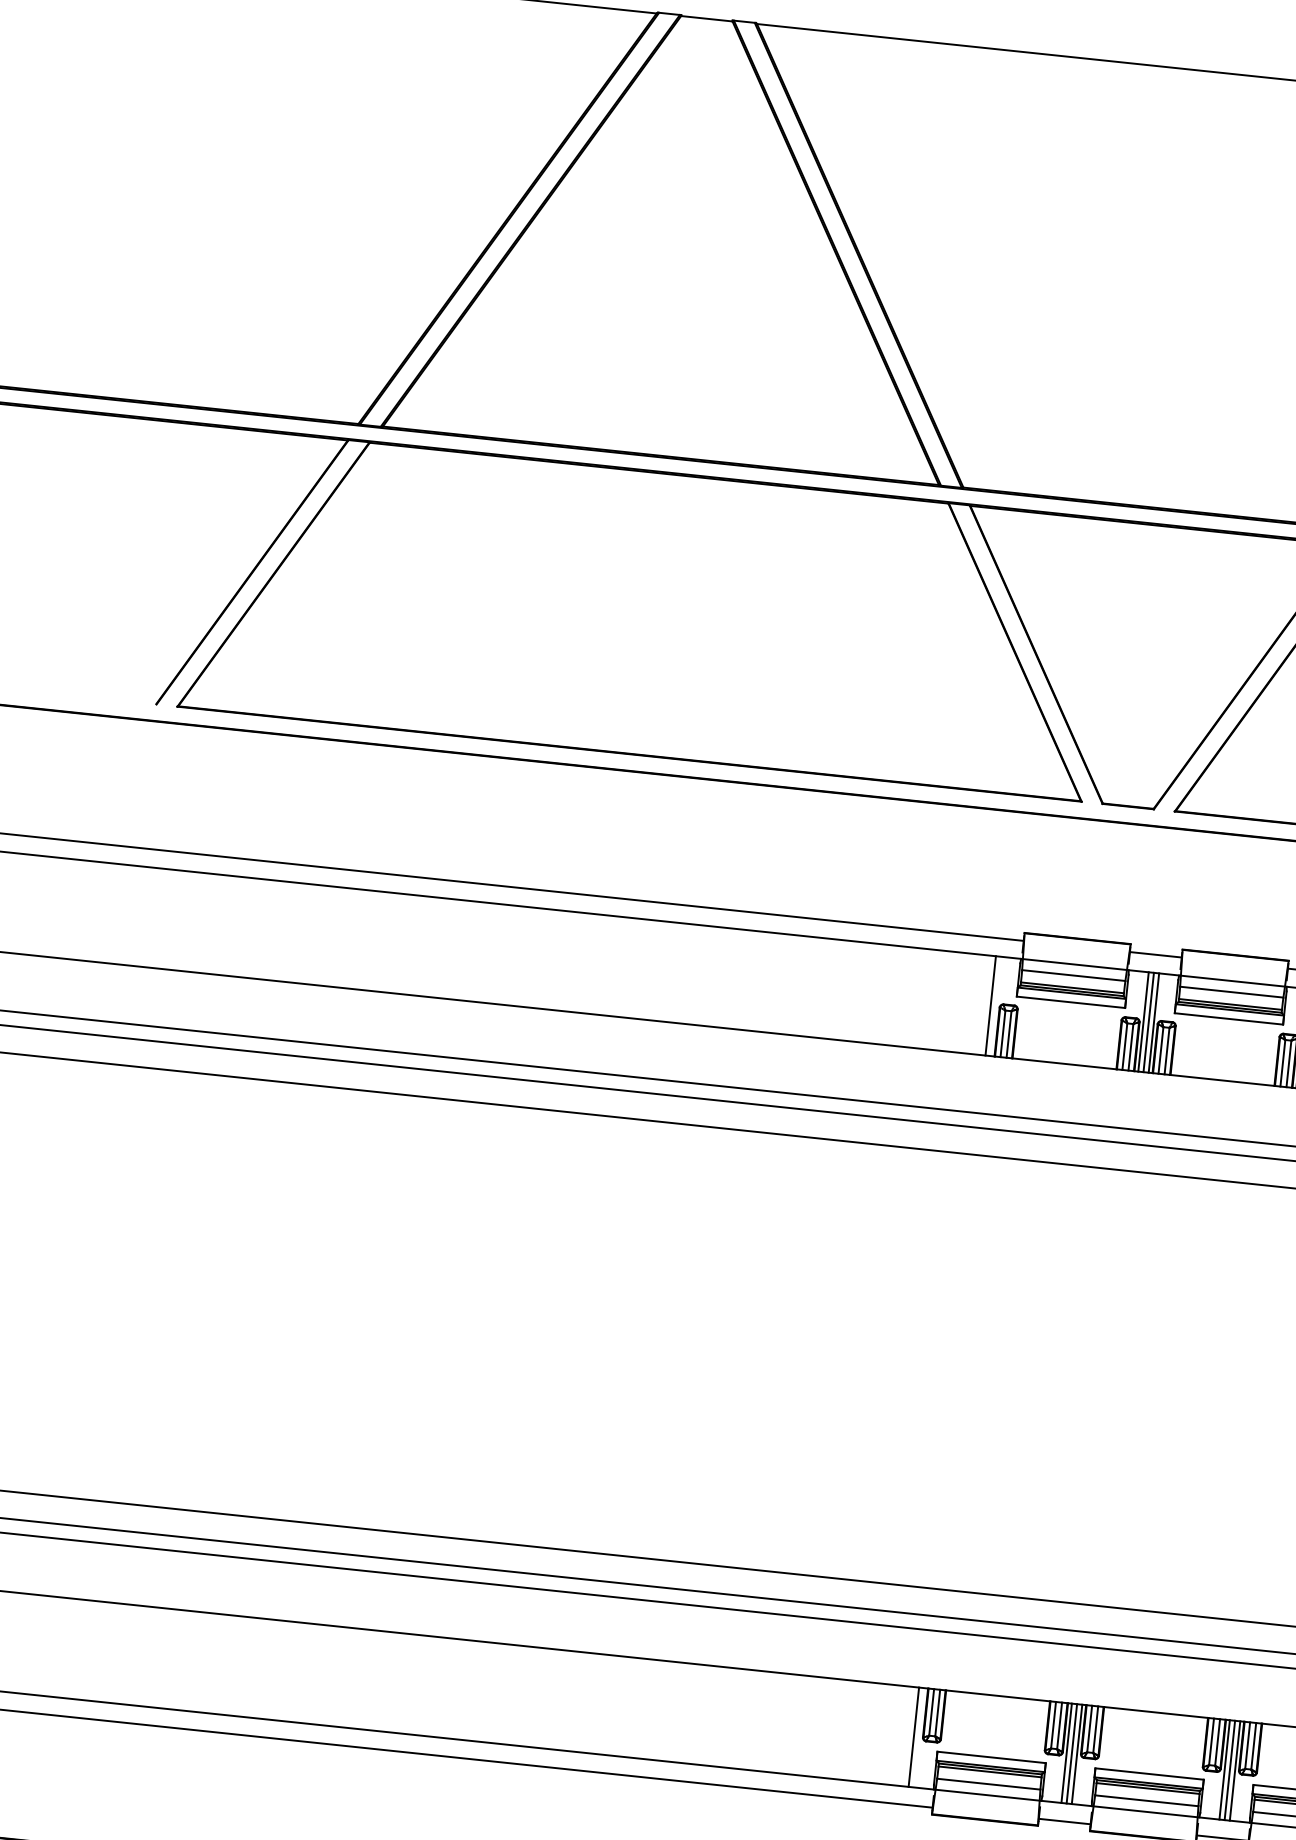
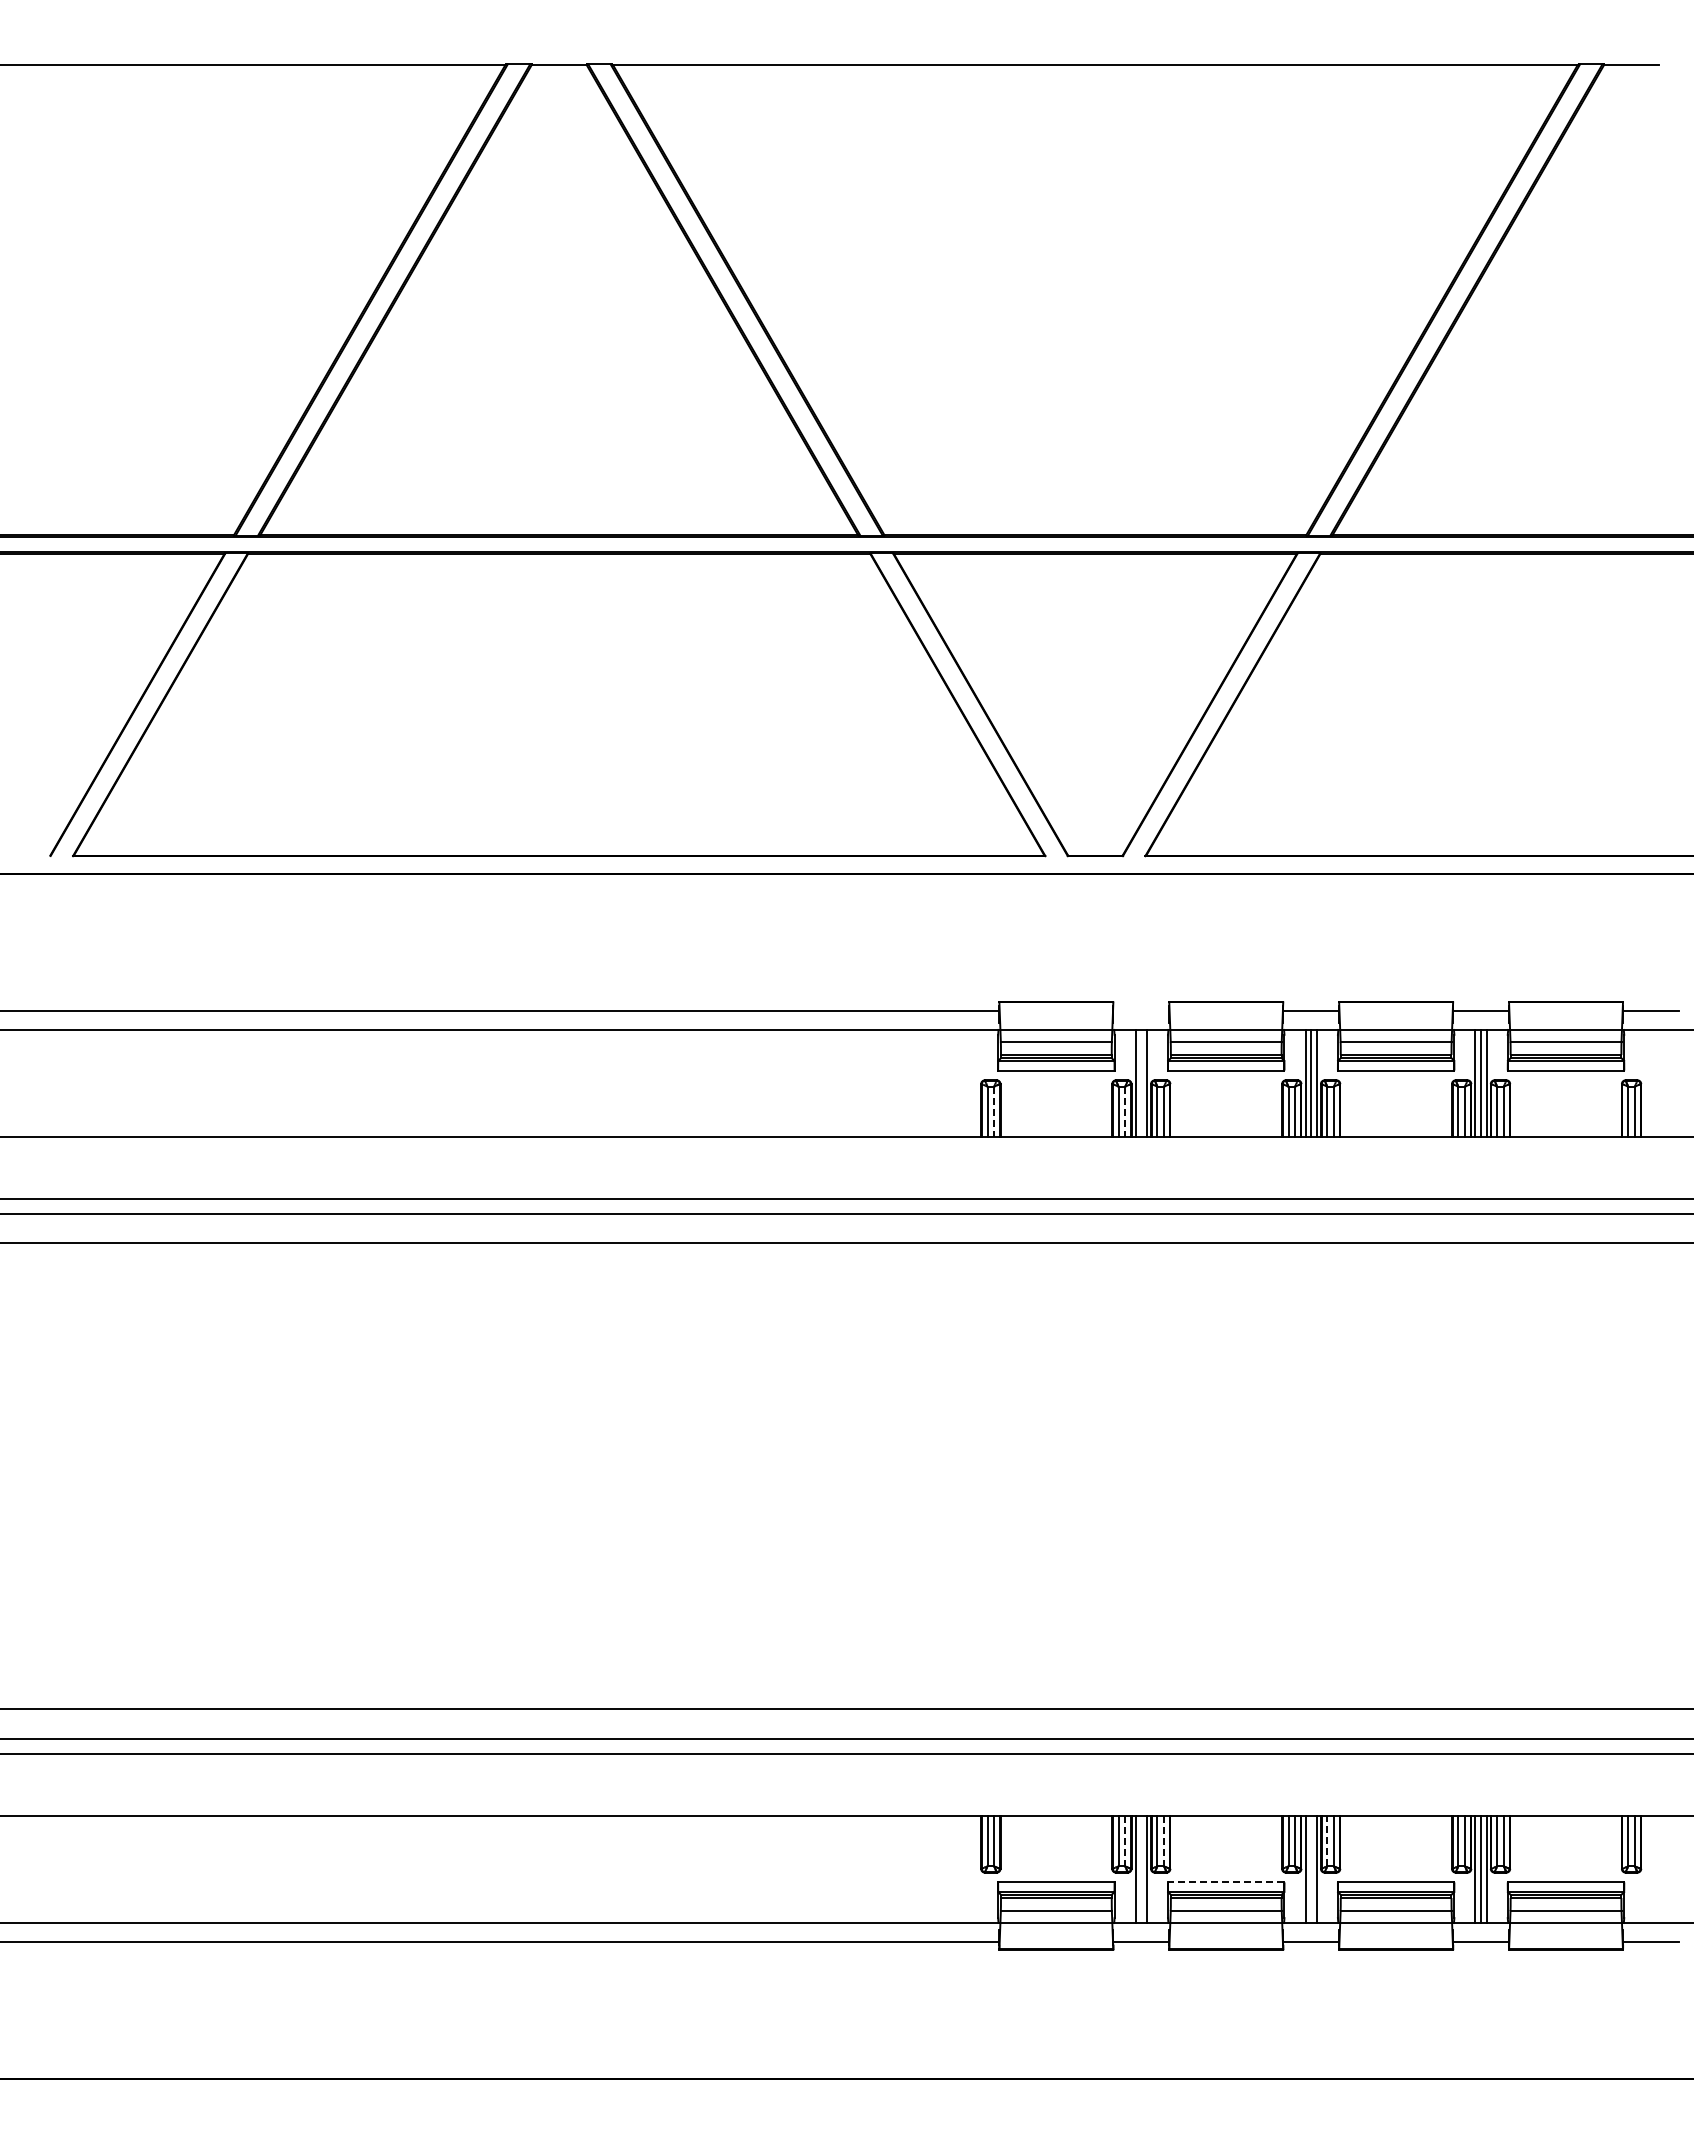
line: (1156, 954) -> (1141, 1010), removed
line: (990, 1005) -> (971, 1082), removed
line: (1148, 1021) -> (1141, 1082), removed
line: (1009, 1035) -> (994, 1112), solid -> dashed
line: (1131, 1048) -> (1125, 1112), solid -> dashed
line: (1059, 1726) -> (1125, 1841), solid -> dashed
line: (1095, 1729) -> (1163, 1841), solid -> dashed
line: (913, 1737) -> (971, 1869), removed
line: (1247, 1744) -> (1327, 1840), solid -> dashed
line: (1072, 1753) -> (1141, 1869), removed
line: (1230, 1770) -> (1311, 1869), removed
line: (1148, 1774) -> (1225, 1882), solid -> dashed

